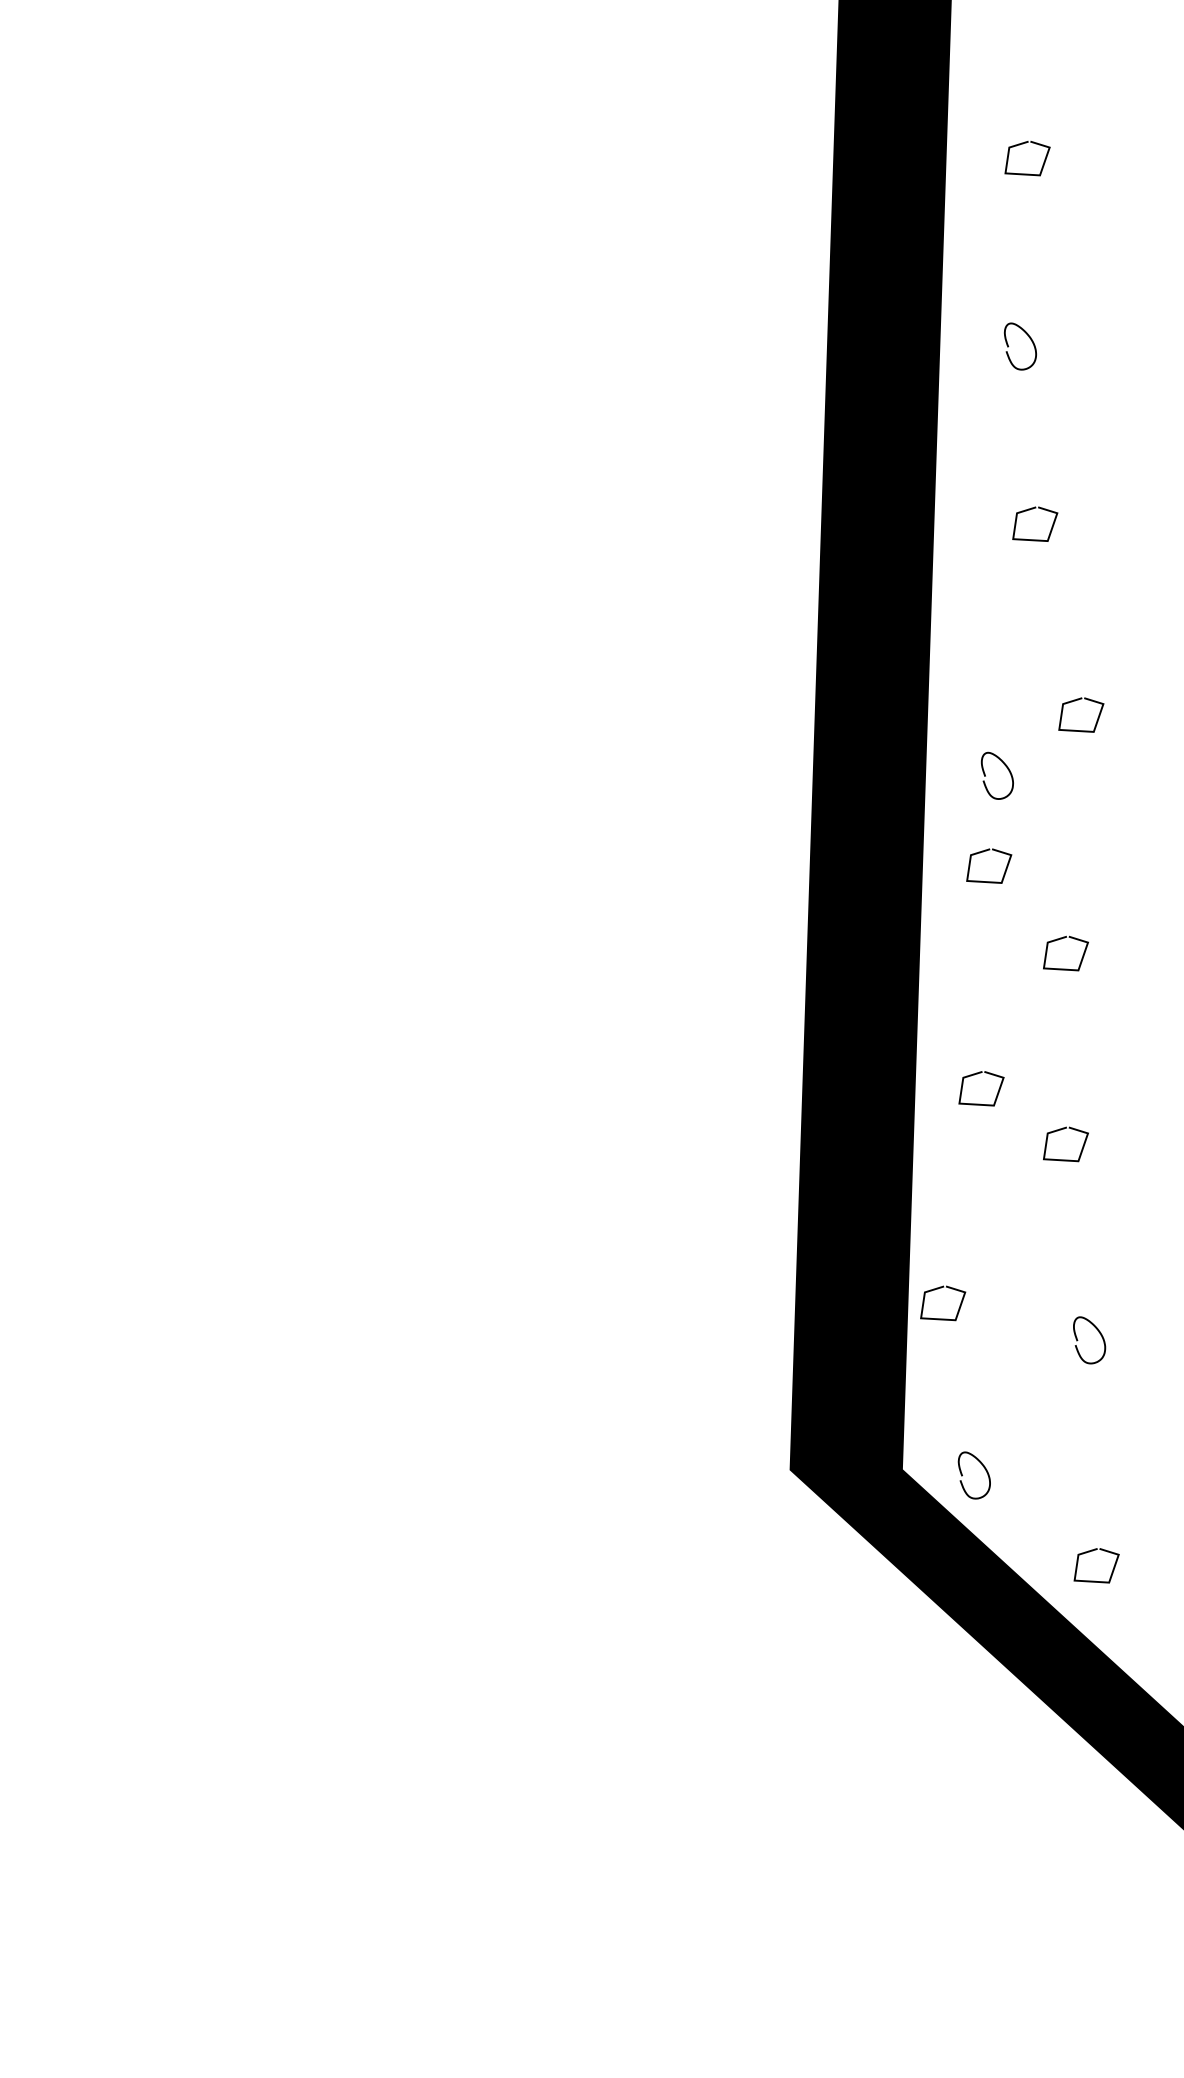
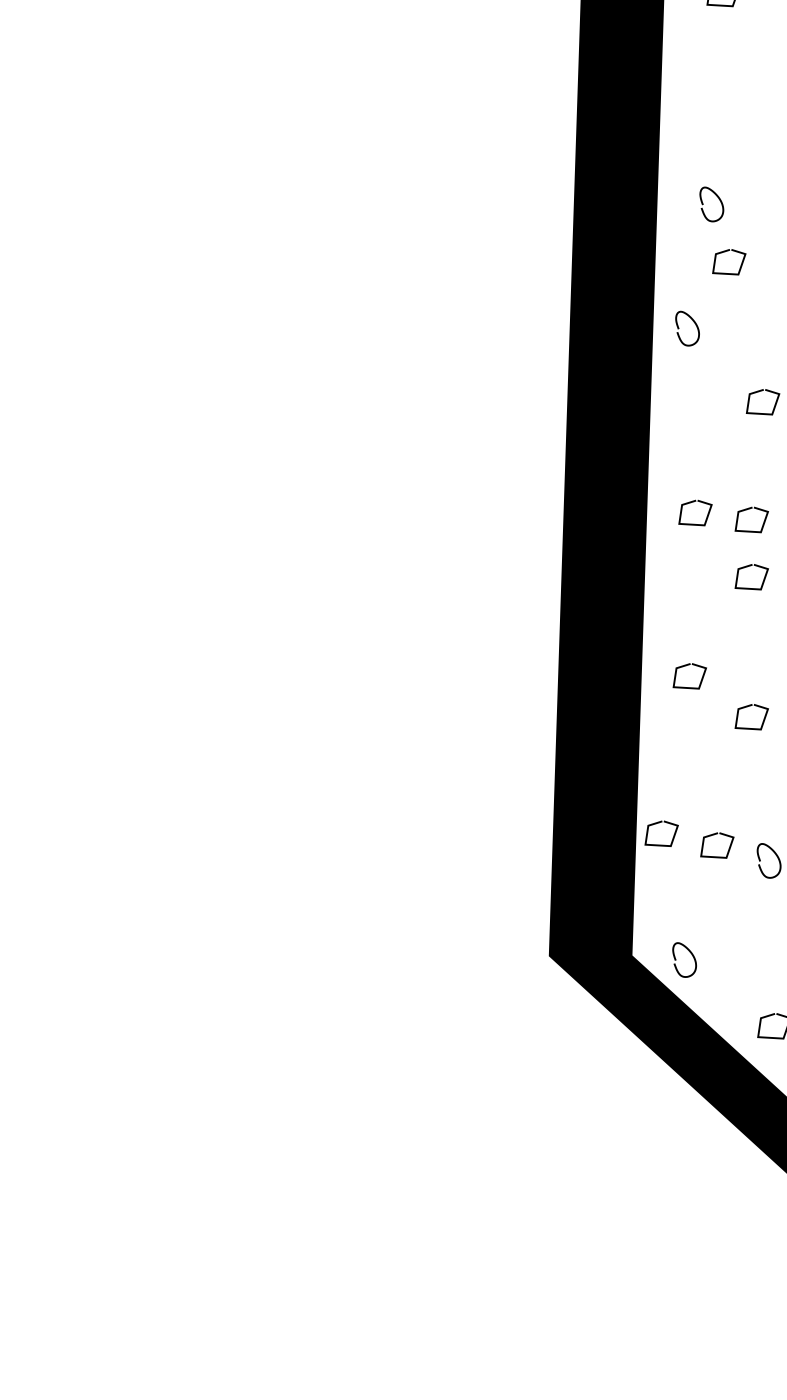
curve: (1009, 346) -> (703, 204), moved
curve: (985, 775) -> (678, 328), moved
curve: (1061, 861) -> (748, 509), added
curve: (1014, 1305) -> (714, 835), added

